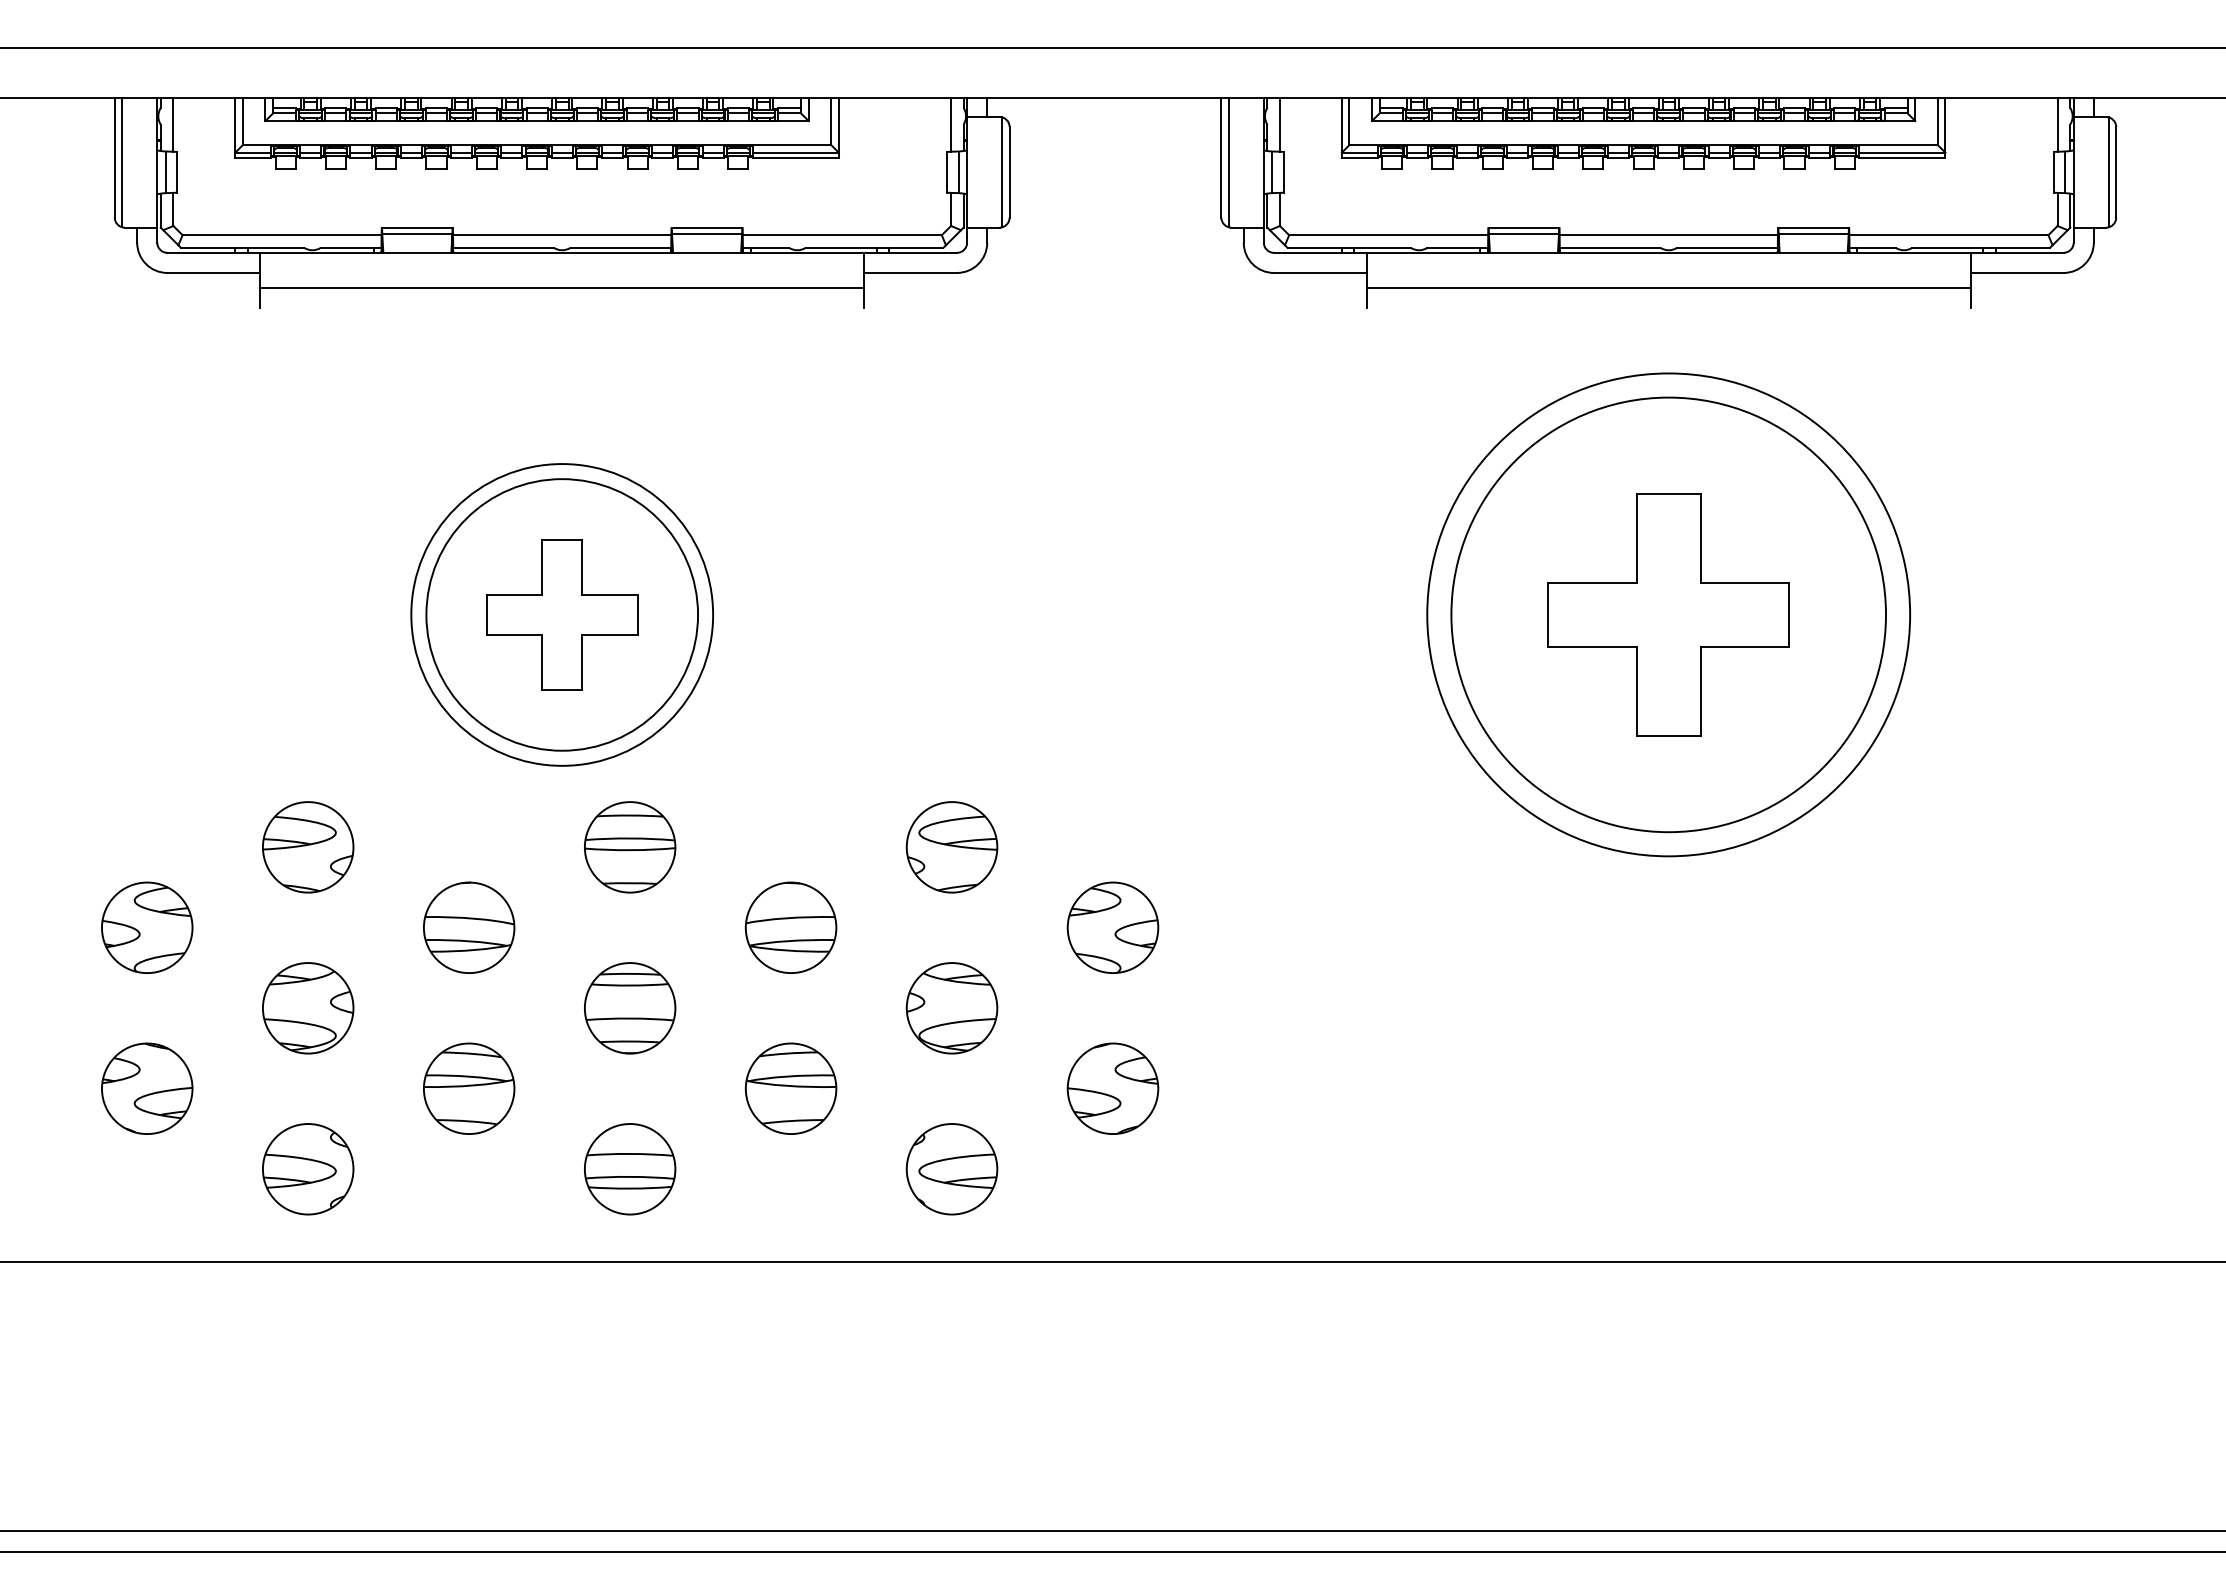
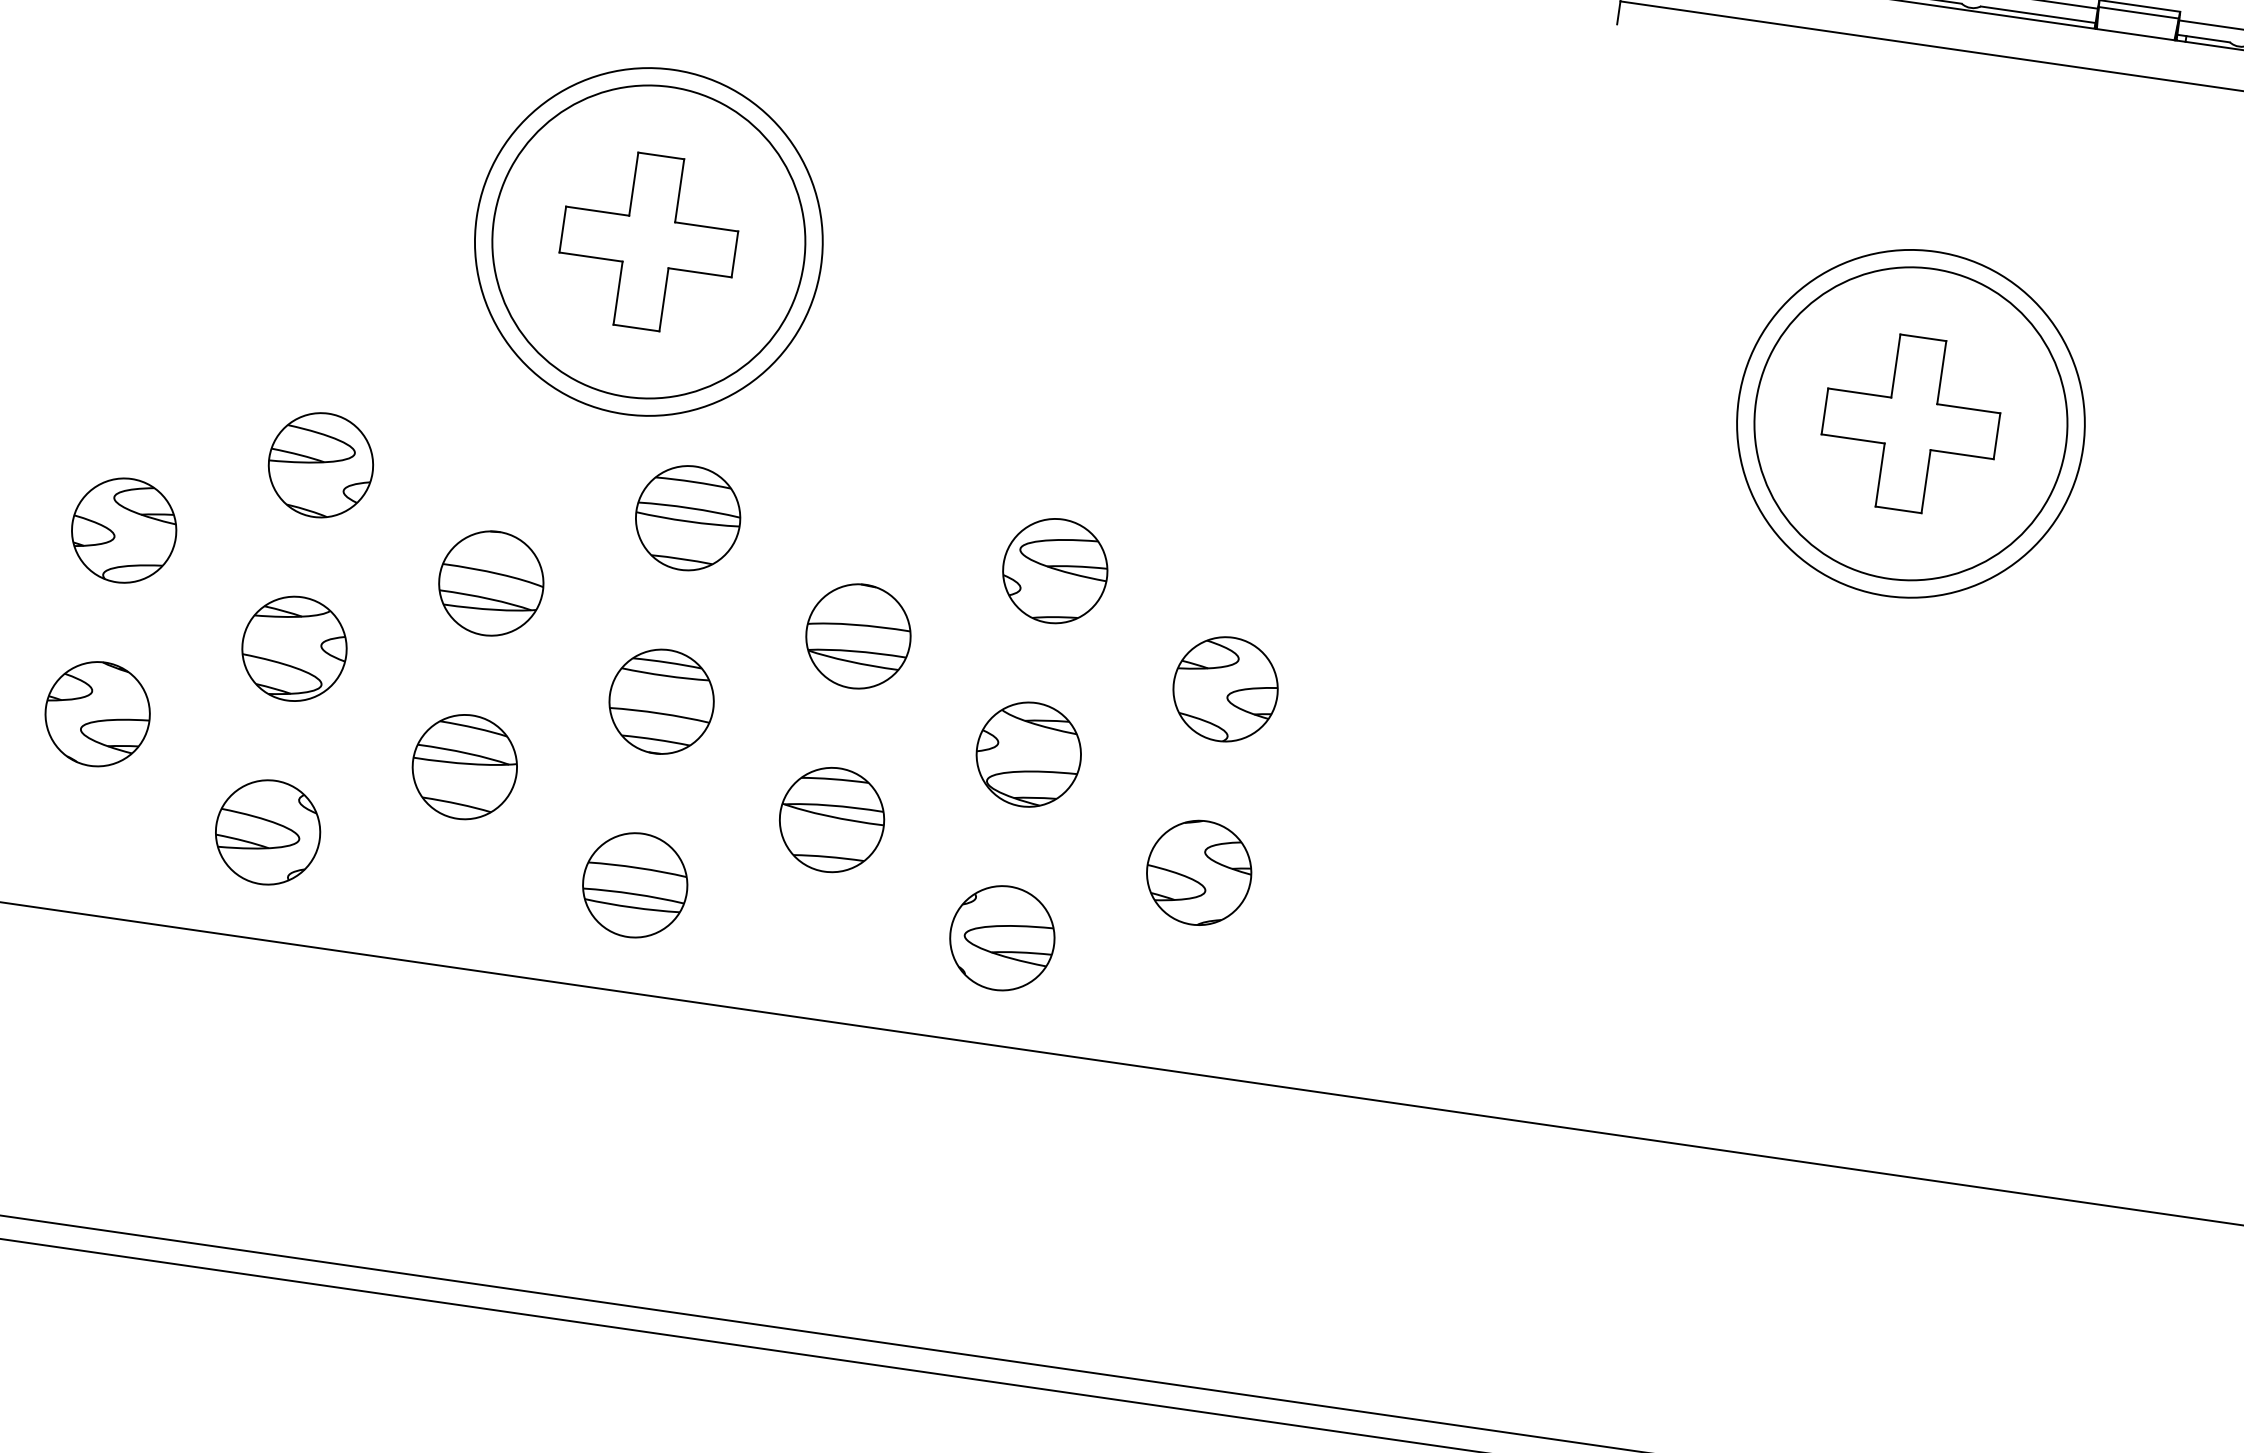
part: (1668, 614) -> (1910, 423), size x0.62

